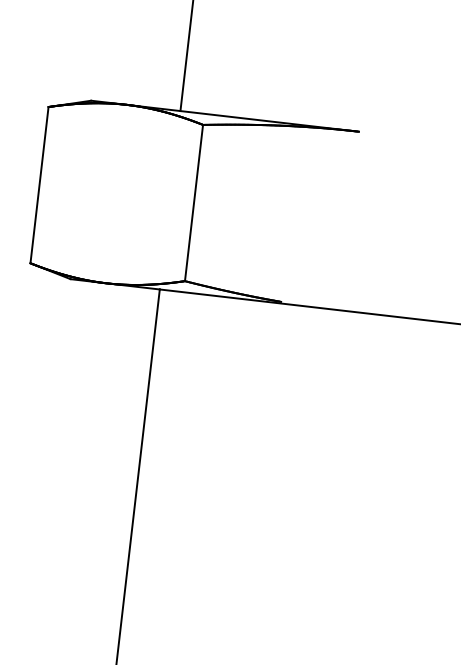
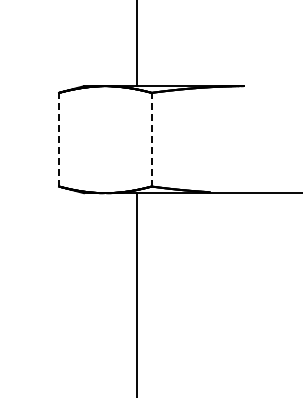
line: (40, 184) -> (59, 139), solid -> dashed
line: (193, 202) -> (151, 139), solid -> dashed

